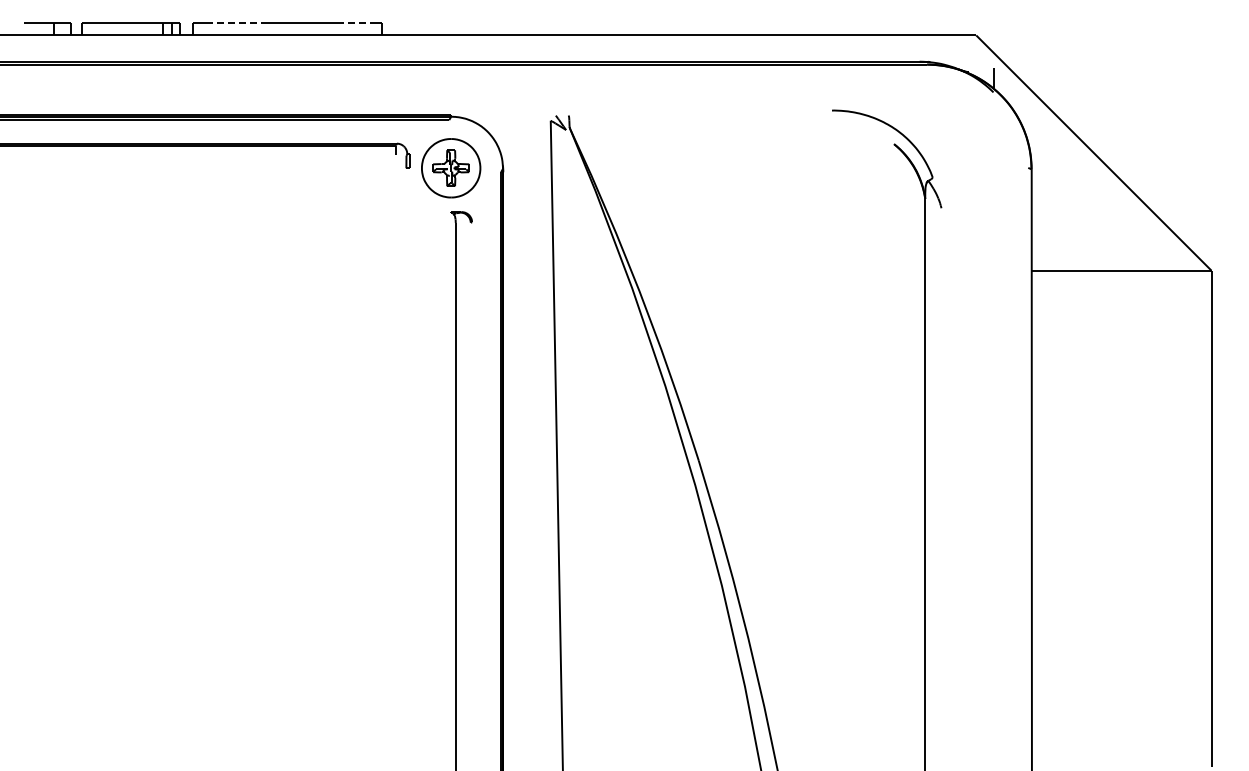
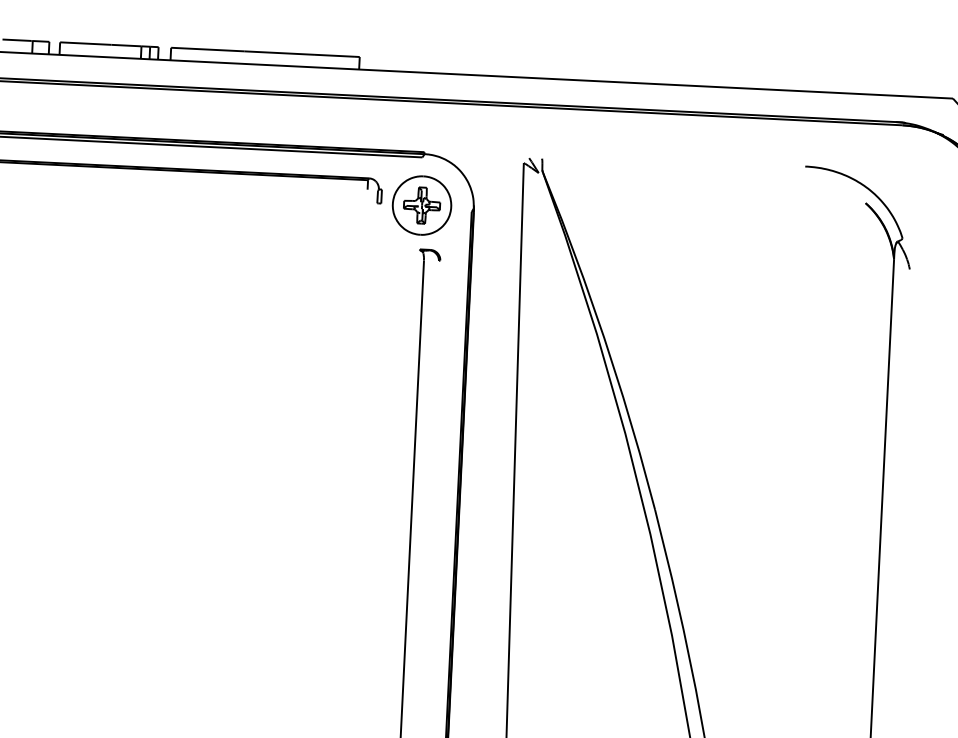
line: (236, 22) -> (214, 49), dashed -> solid
line: (357, 22) -> (335, 55), dashed -> solid

